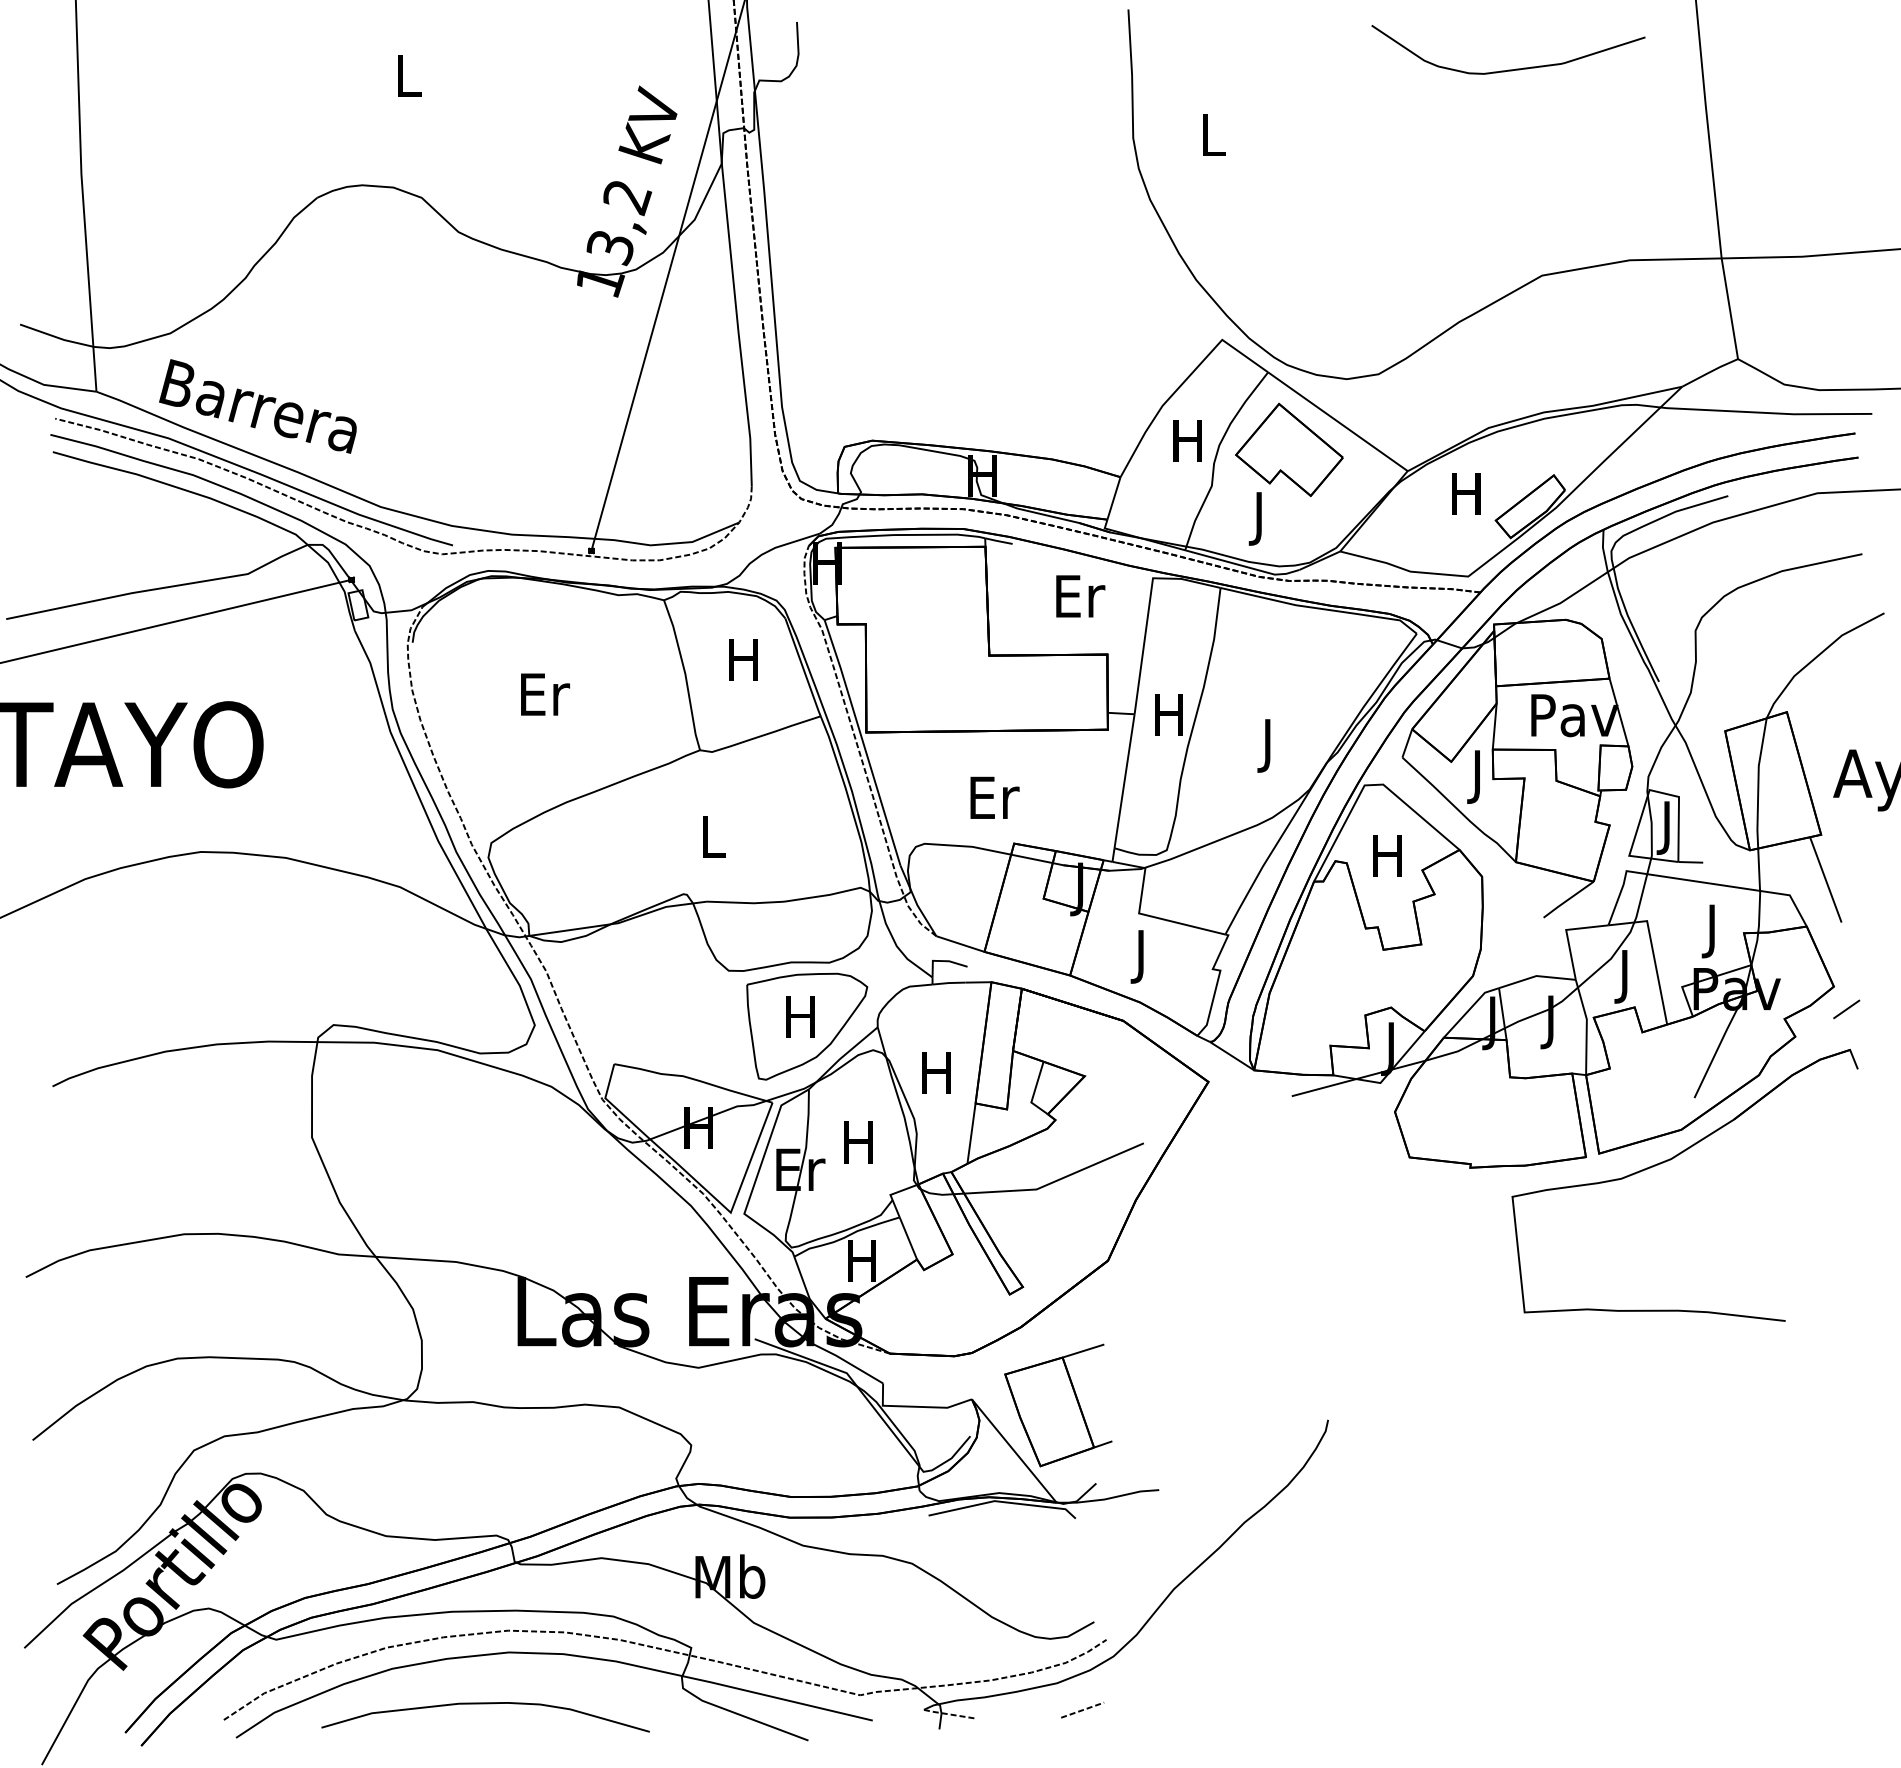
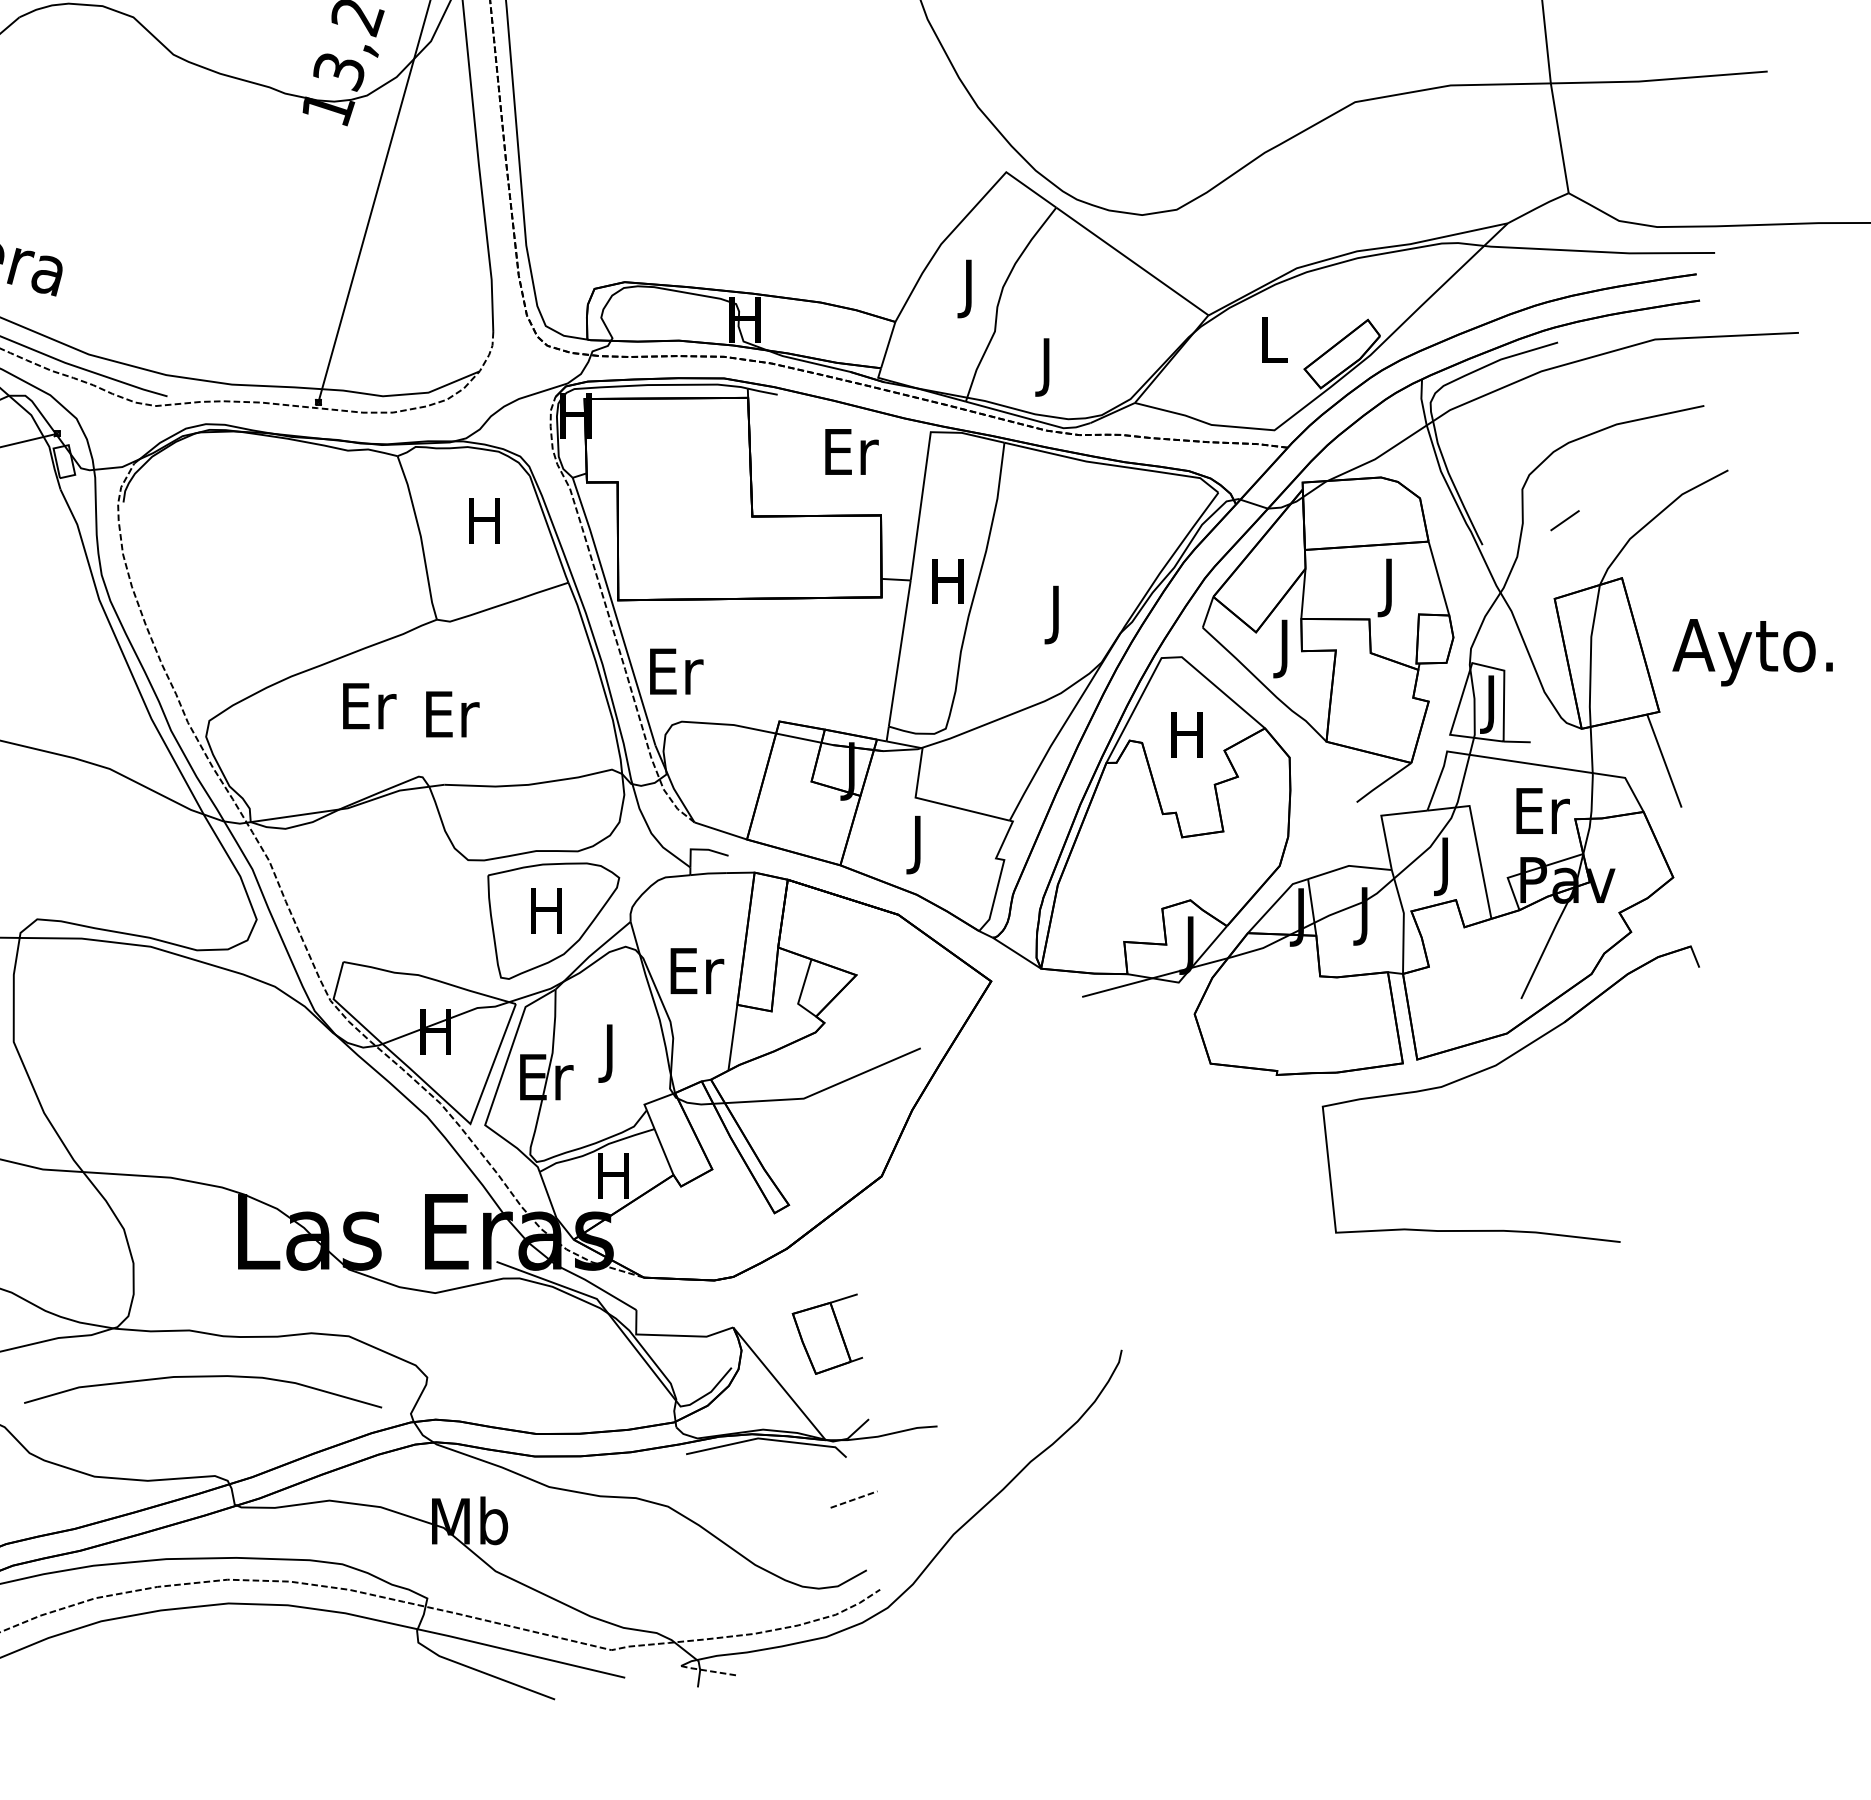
text: (1187, 446) -> (968, 288), H -> J
part: (1289, 449) -> (1079, 291), removed
text: (1466, 493) -> (1272, 339), H -> L
text: (545, 694) -> (369, 706), moved
text: (1574, 720) -> (1390, 587), Pav -> J
text: (994, 797) -> (676, 671), moved
text: (714, 837) -> (452, 714), L -> Er
text: (1714, 931) -> (1543, 817), J -> Er
line: (1846, 1009) -> (1564, 520), moved
text: (938, 1072) -> (696, 971), H -> Er
text: (858, 1148) -> (609, 1053), H -> J
part: (1058, 1405) -> (827, 1334), size x0.6
curve: (485, 1704) -> (202, 1377), moved
line: (1082, 1710) -> (853, 1499), moved

